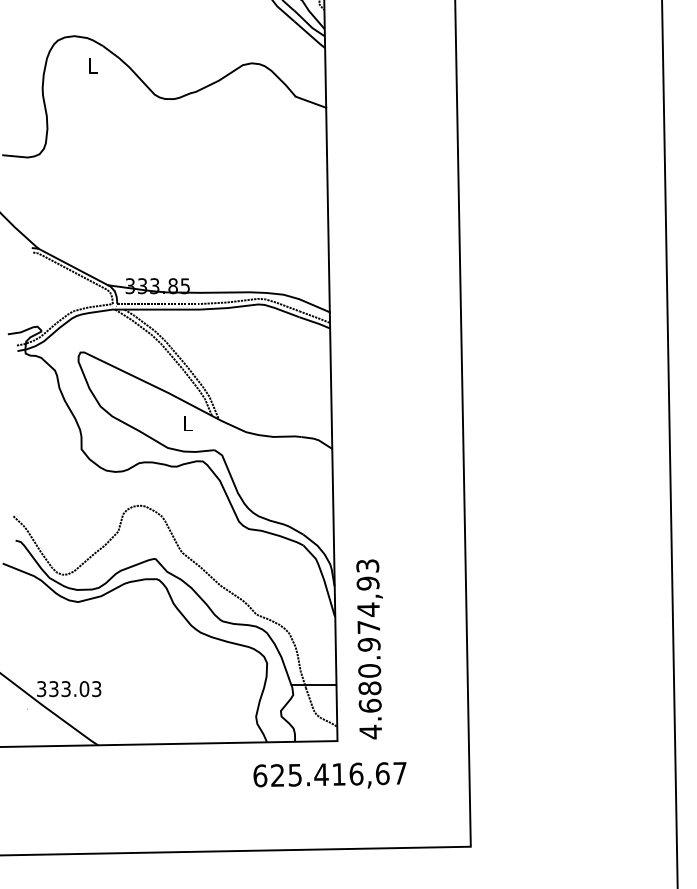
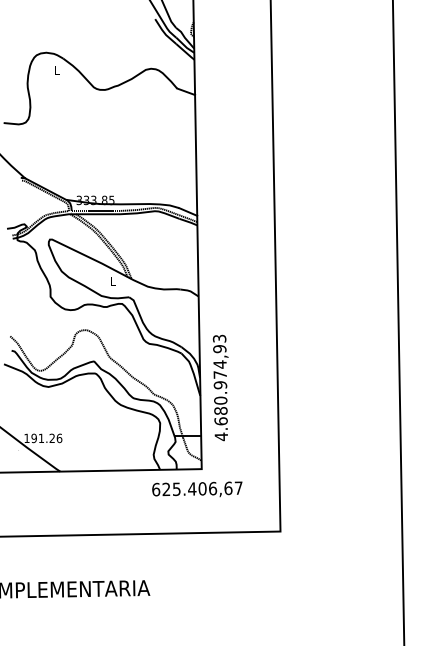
text: (369, 648) -> (220, 387), moved
text: (69, 689) -> (43, 438), 333.03 -> 191.26
text: (338, 773) -> (202, 488), 625.416,67 -> 625.406,67

